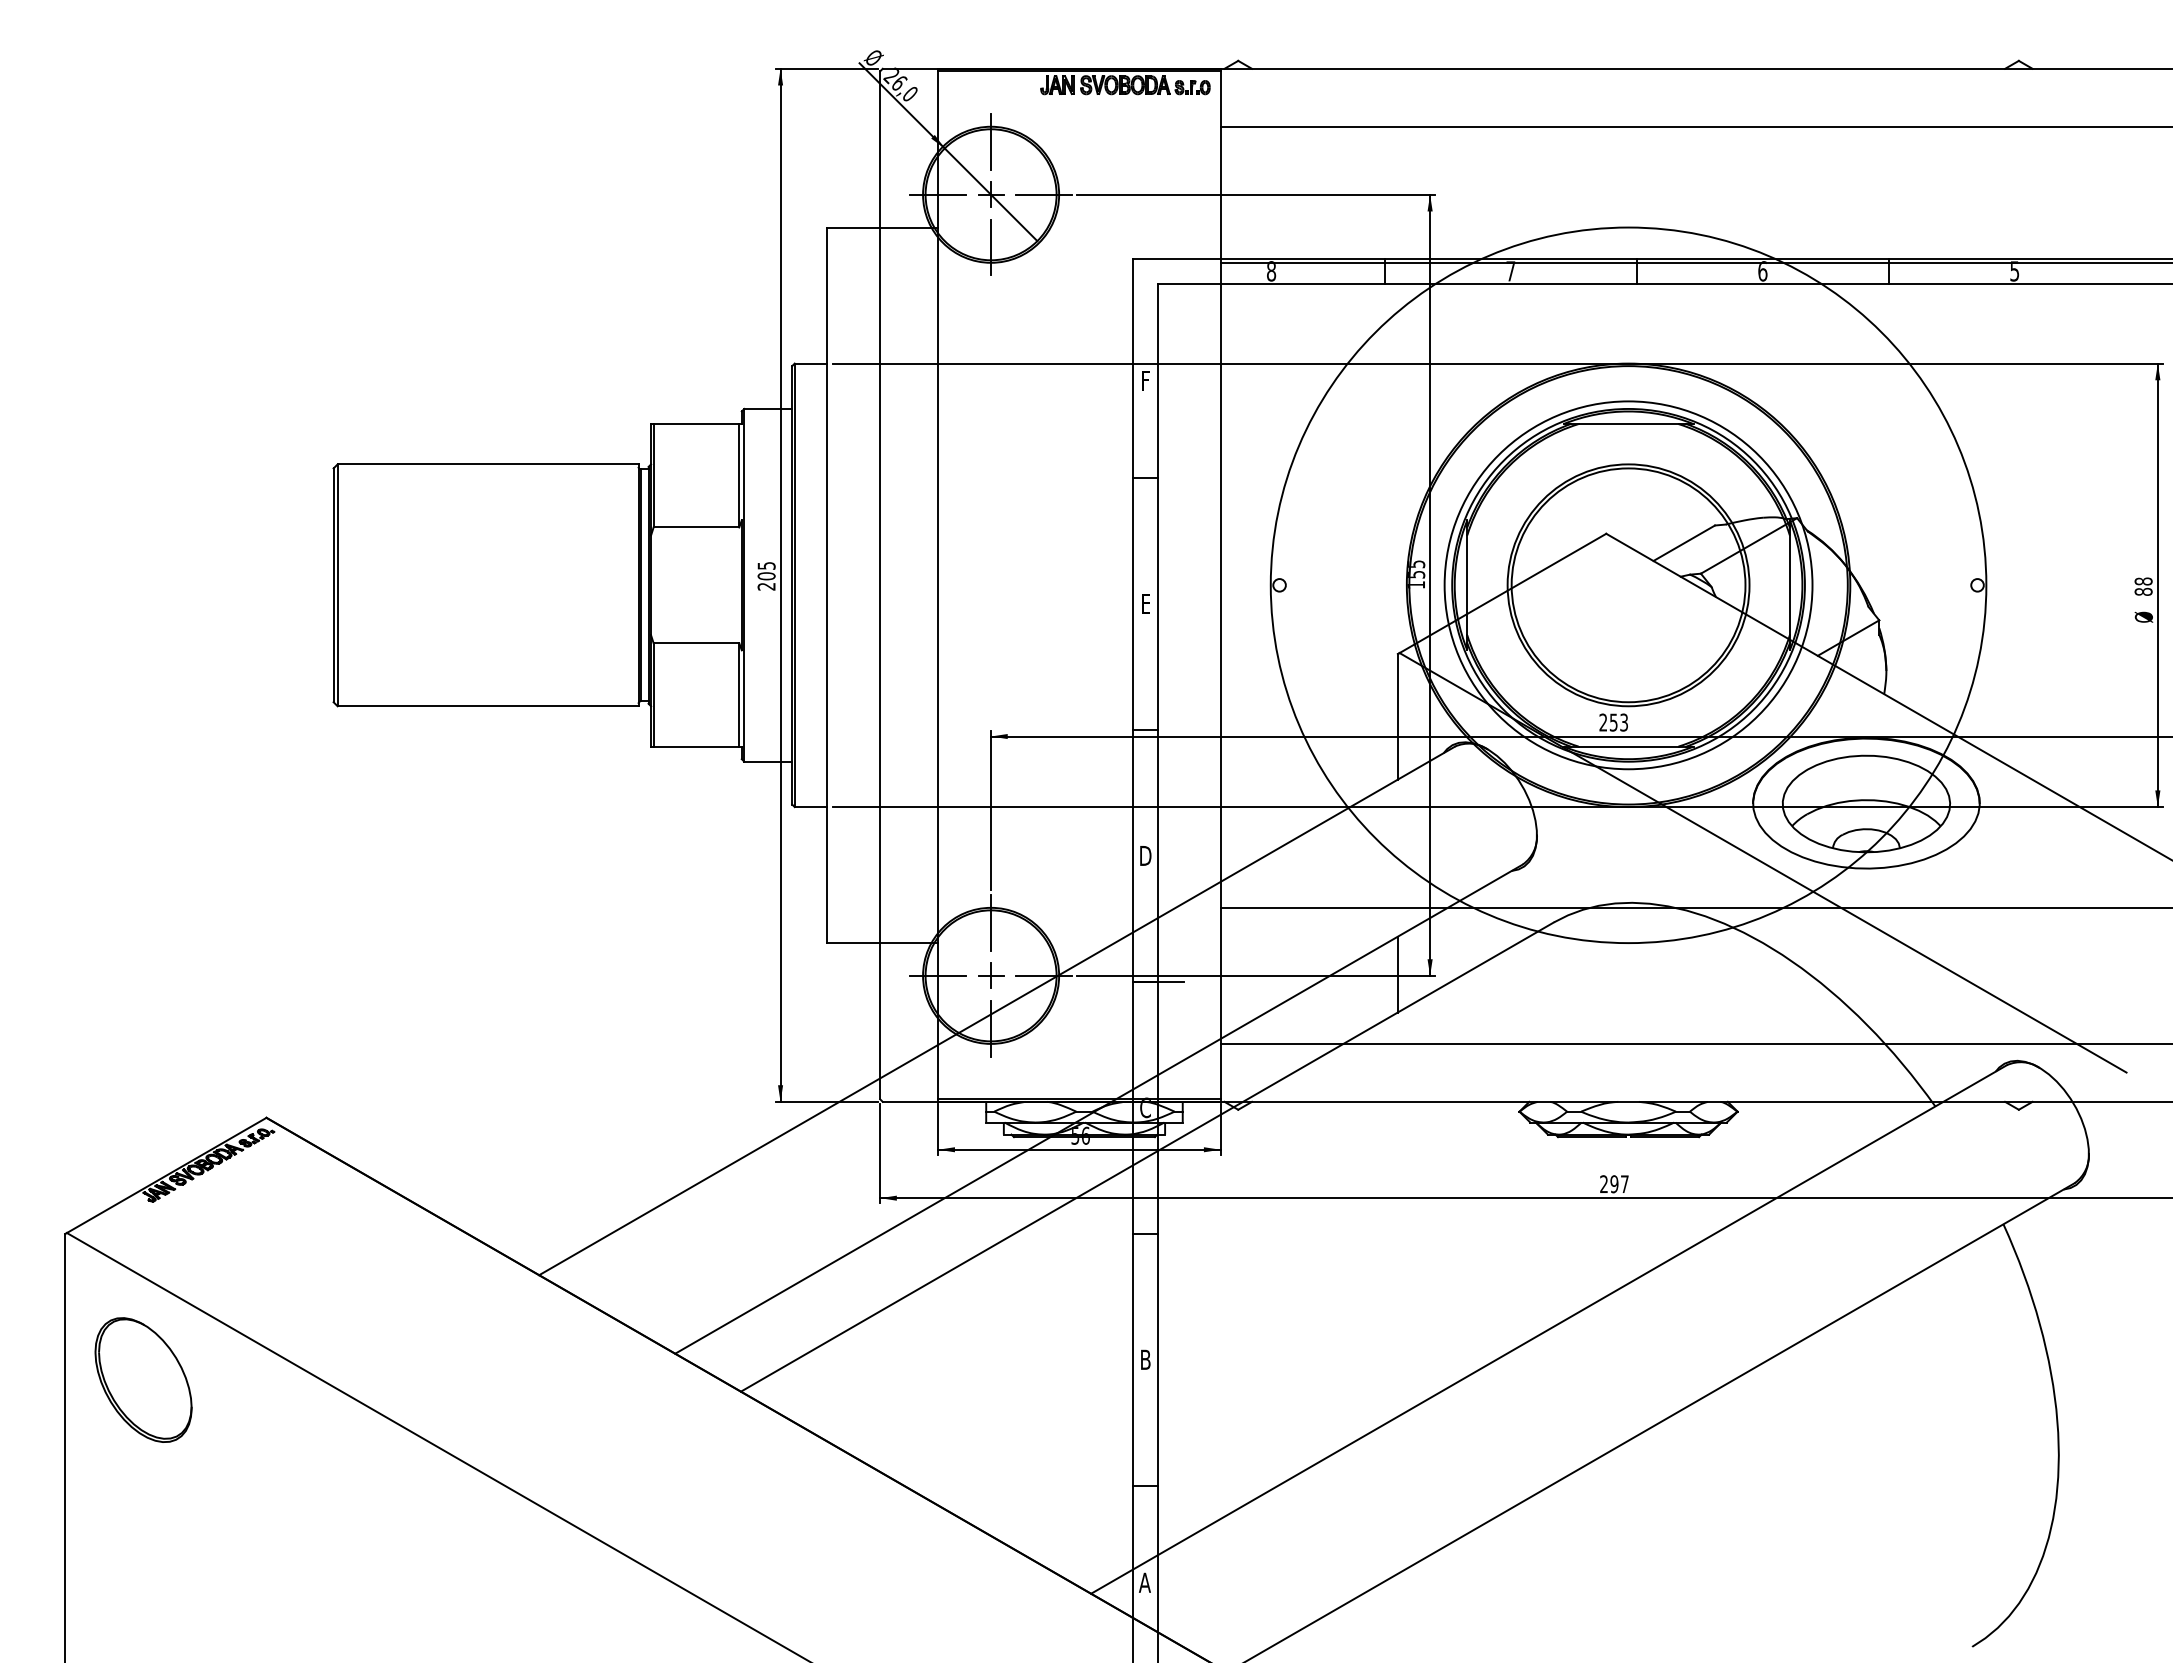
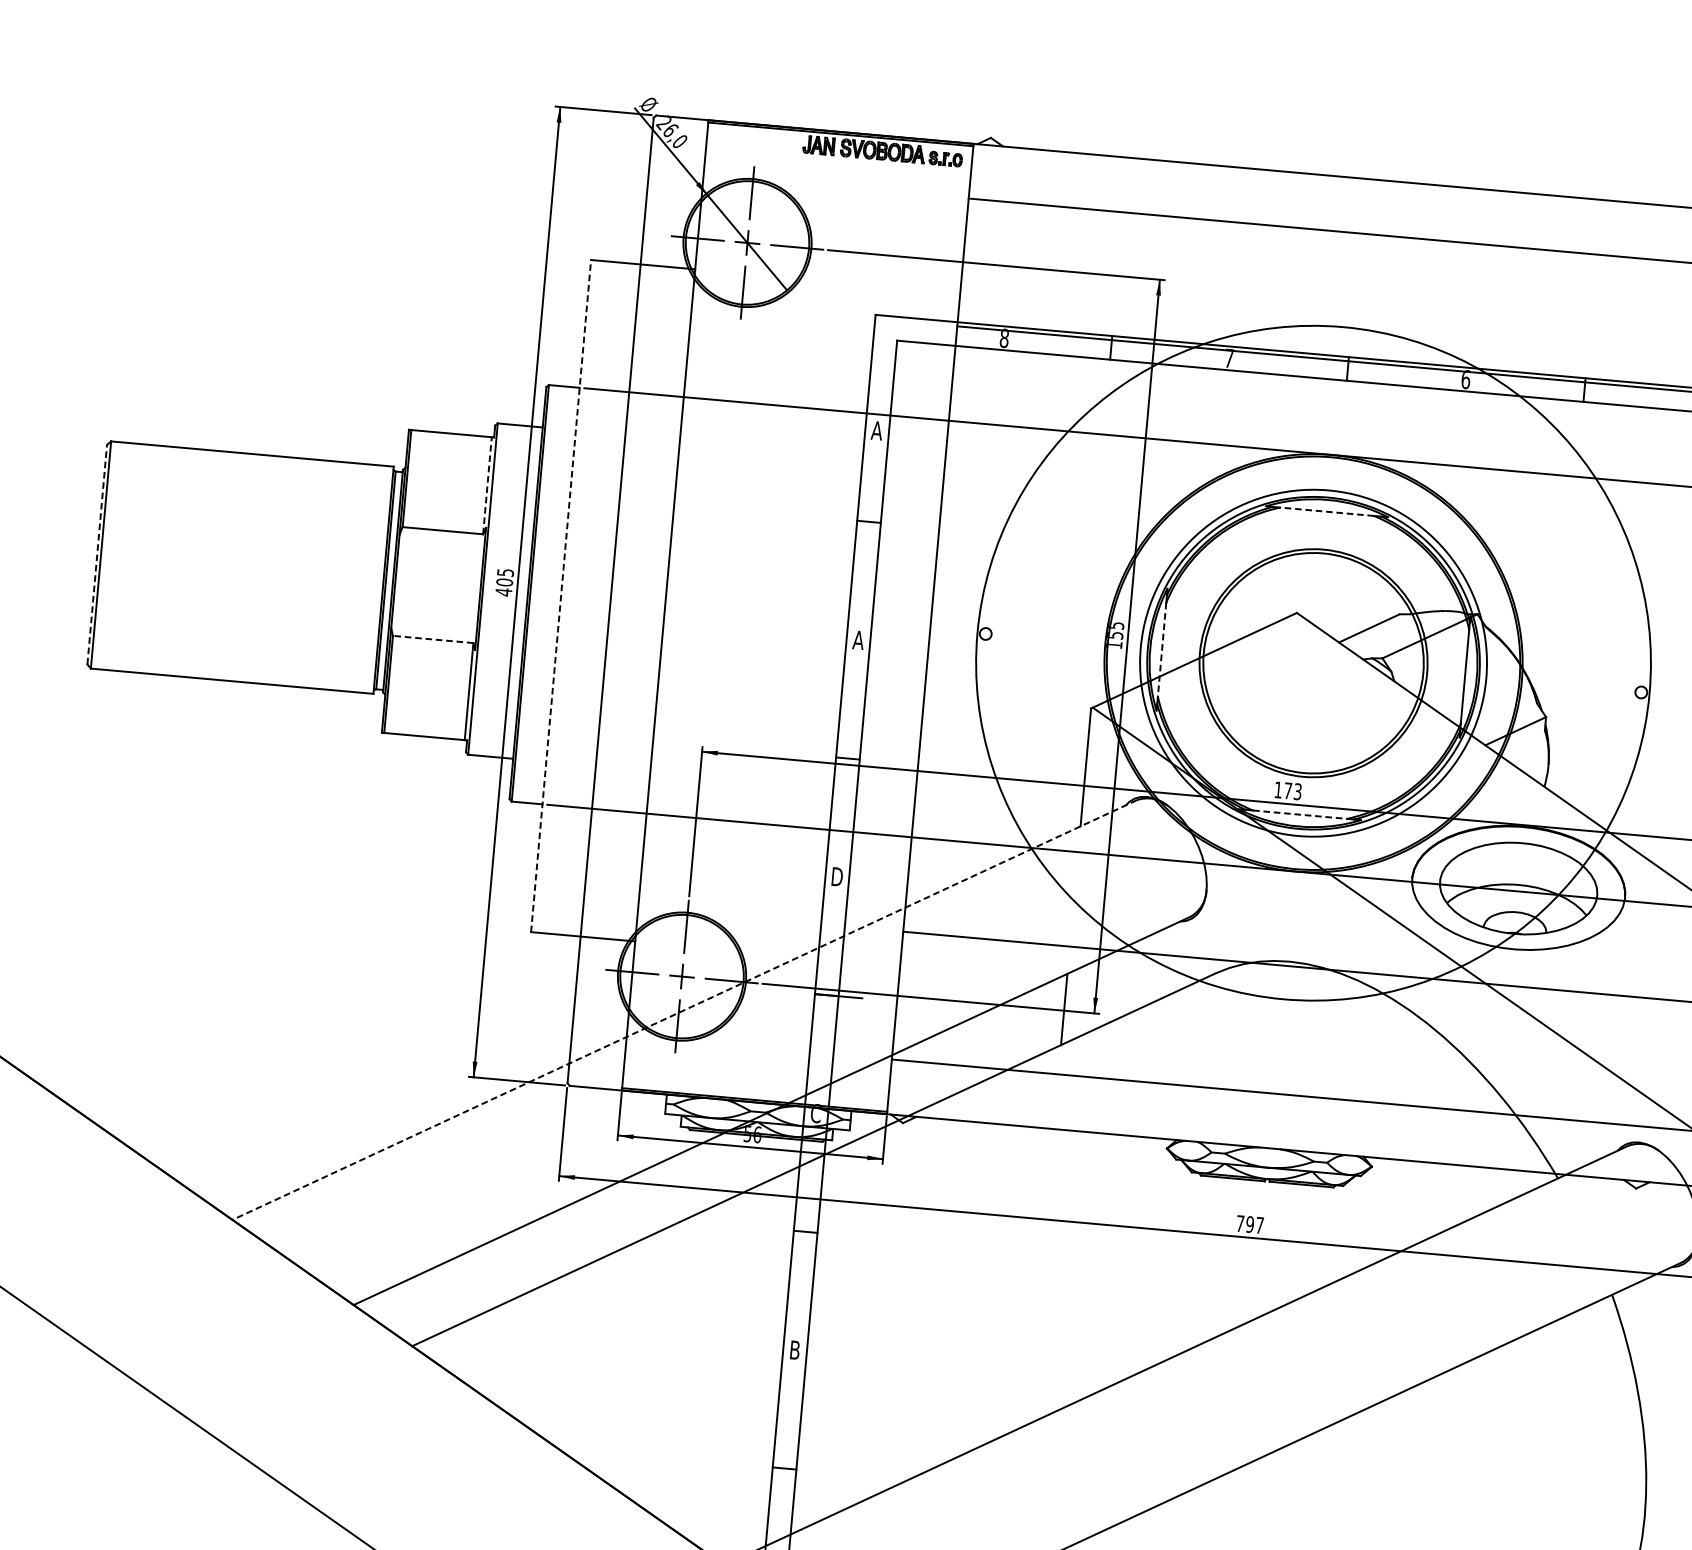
text: (1145, 380) -> (876, 430), F -> A
line: (1628, 424) -> (1326, 512), solid -> dashed
line: (739, 475) -> (487, 485), solid -> dashed
line: (333, 585) -> (97, 554), solid -> dashed
line: (827, 585) -> (561, 596), solid -> dashed
line: (1467, 585) -> (1162, 649), solid -> dashed
text: (766, 586) -> (503, 592), 205 -> 405
text: (1145, 603) -> (858, 639), E -> A
line: (696, 643) -> (433, 639), solid -> dashed
text: (1608, 722) -> (1283, 790), 253 -> 173
line: (1628, 746) -> (1299, 814), solid -> dashed
line: (997, 1010) -> (685, 1009), solid -> dashed
text: (1603, 1183) -> (1239, 1222), 297 -> 797

